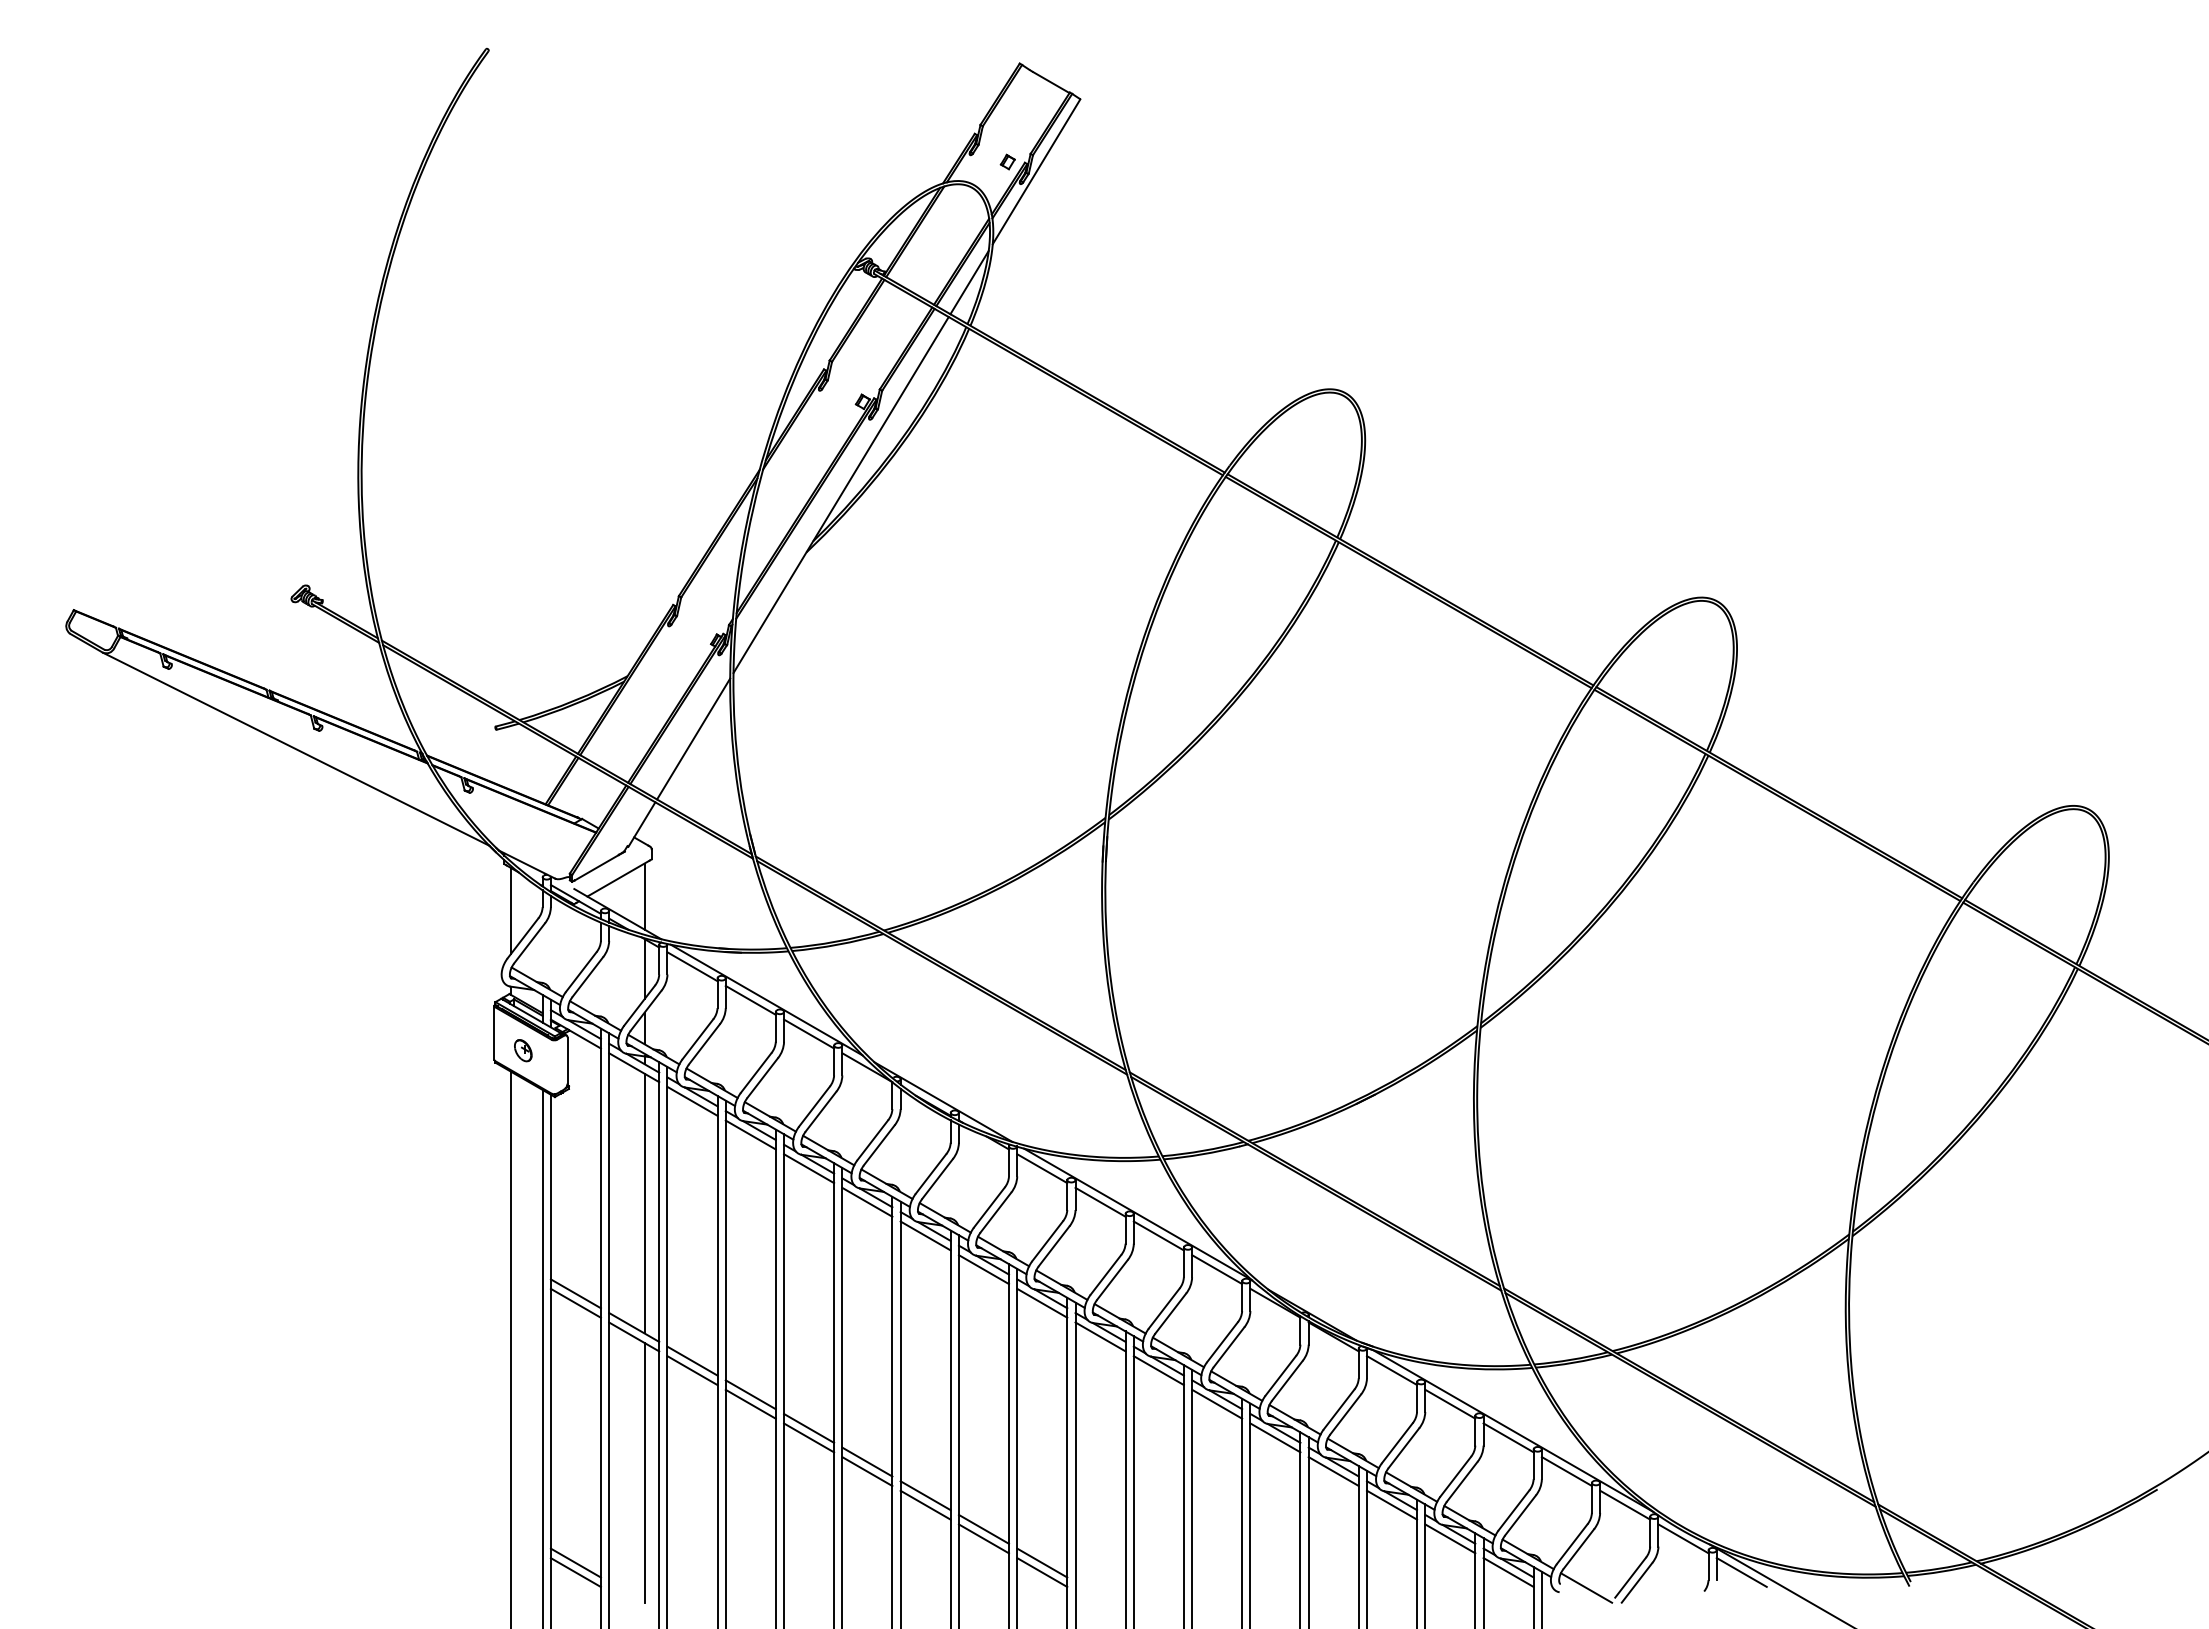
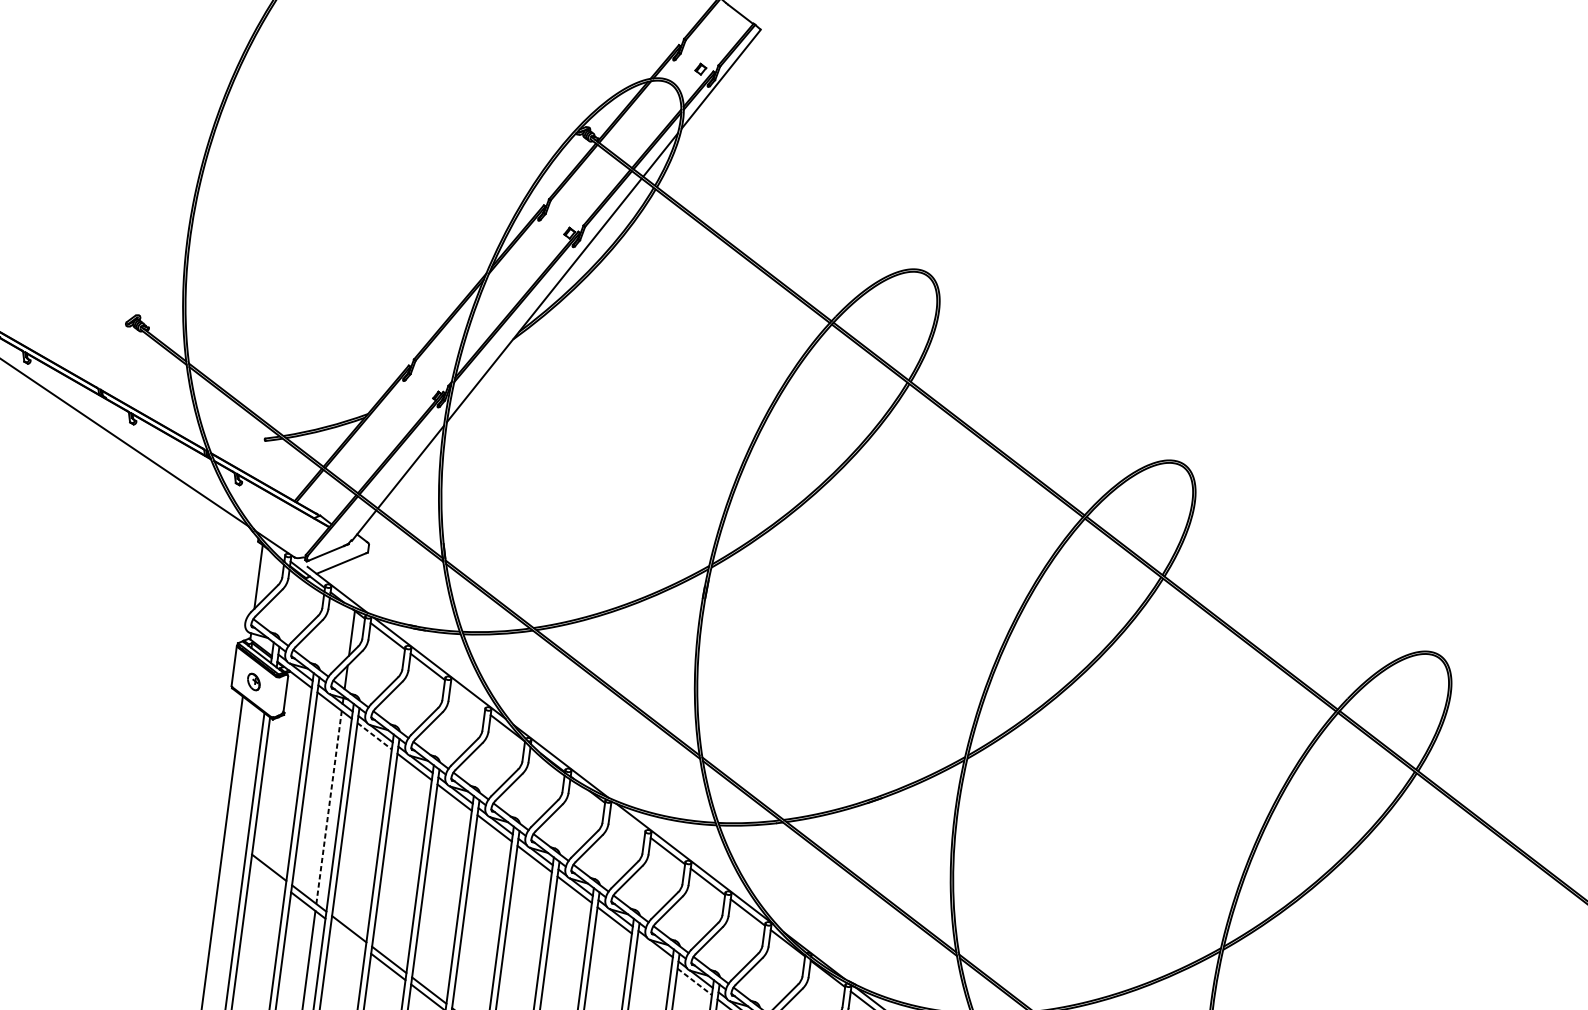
line: (644, 896) -> (359, 579), removed
line: (809, 1033) -> (468, 697), removed
line: (692, 1101) -> (374, 736), solid -> dashed
line: (1042, 1168) -> (628, 820), removed
line: (644, 1203) -> (329, 807), solid -> dashed
line: (575, 1302) -> (268, 874), removed
line: (1100, 1336) -> (654, 950), removed
line: (692, 1370) -> (348, 936), removed
line: (1158, 1370) -> (694, 981), solid -> dashed

